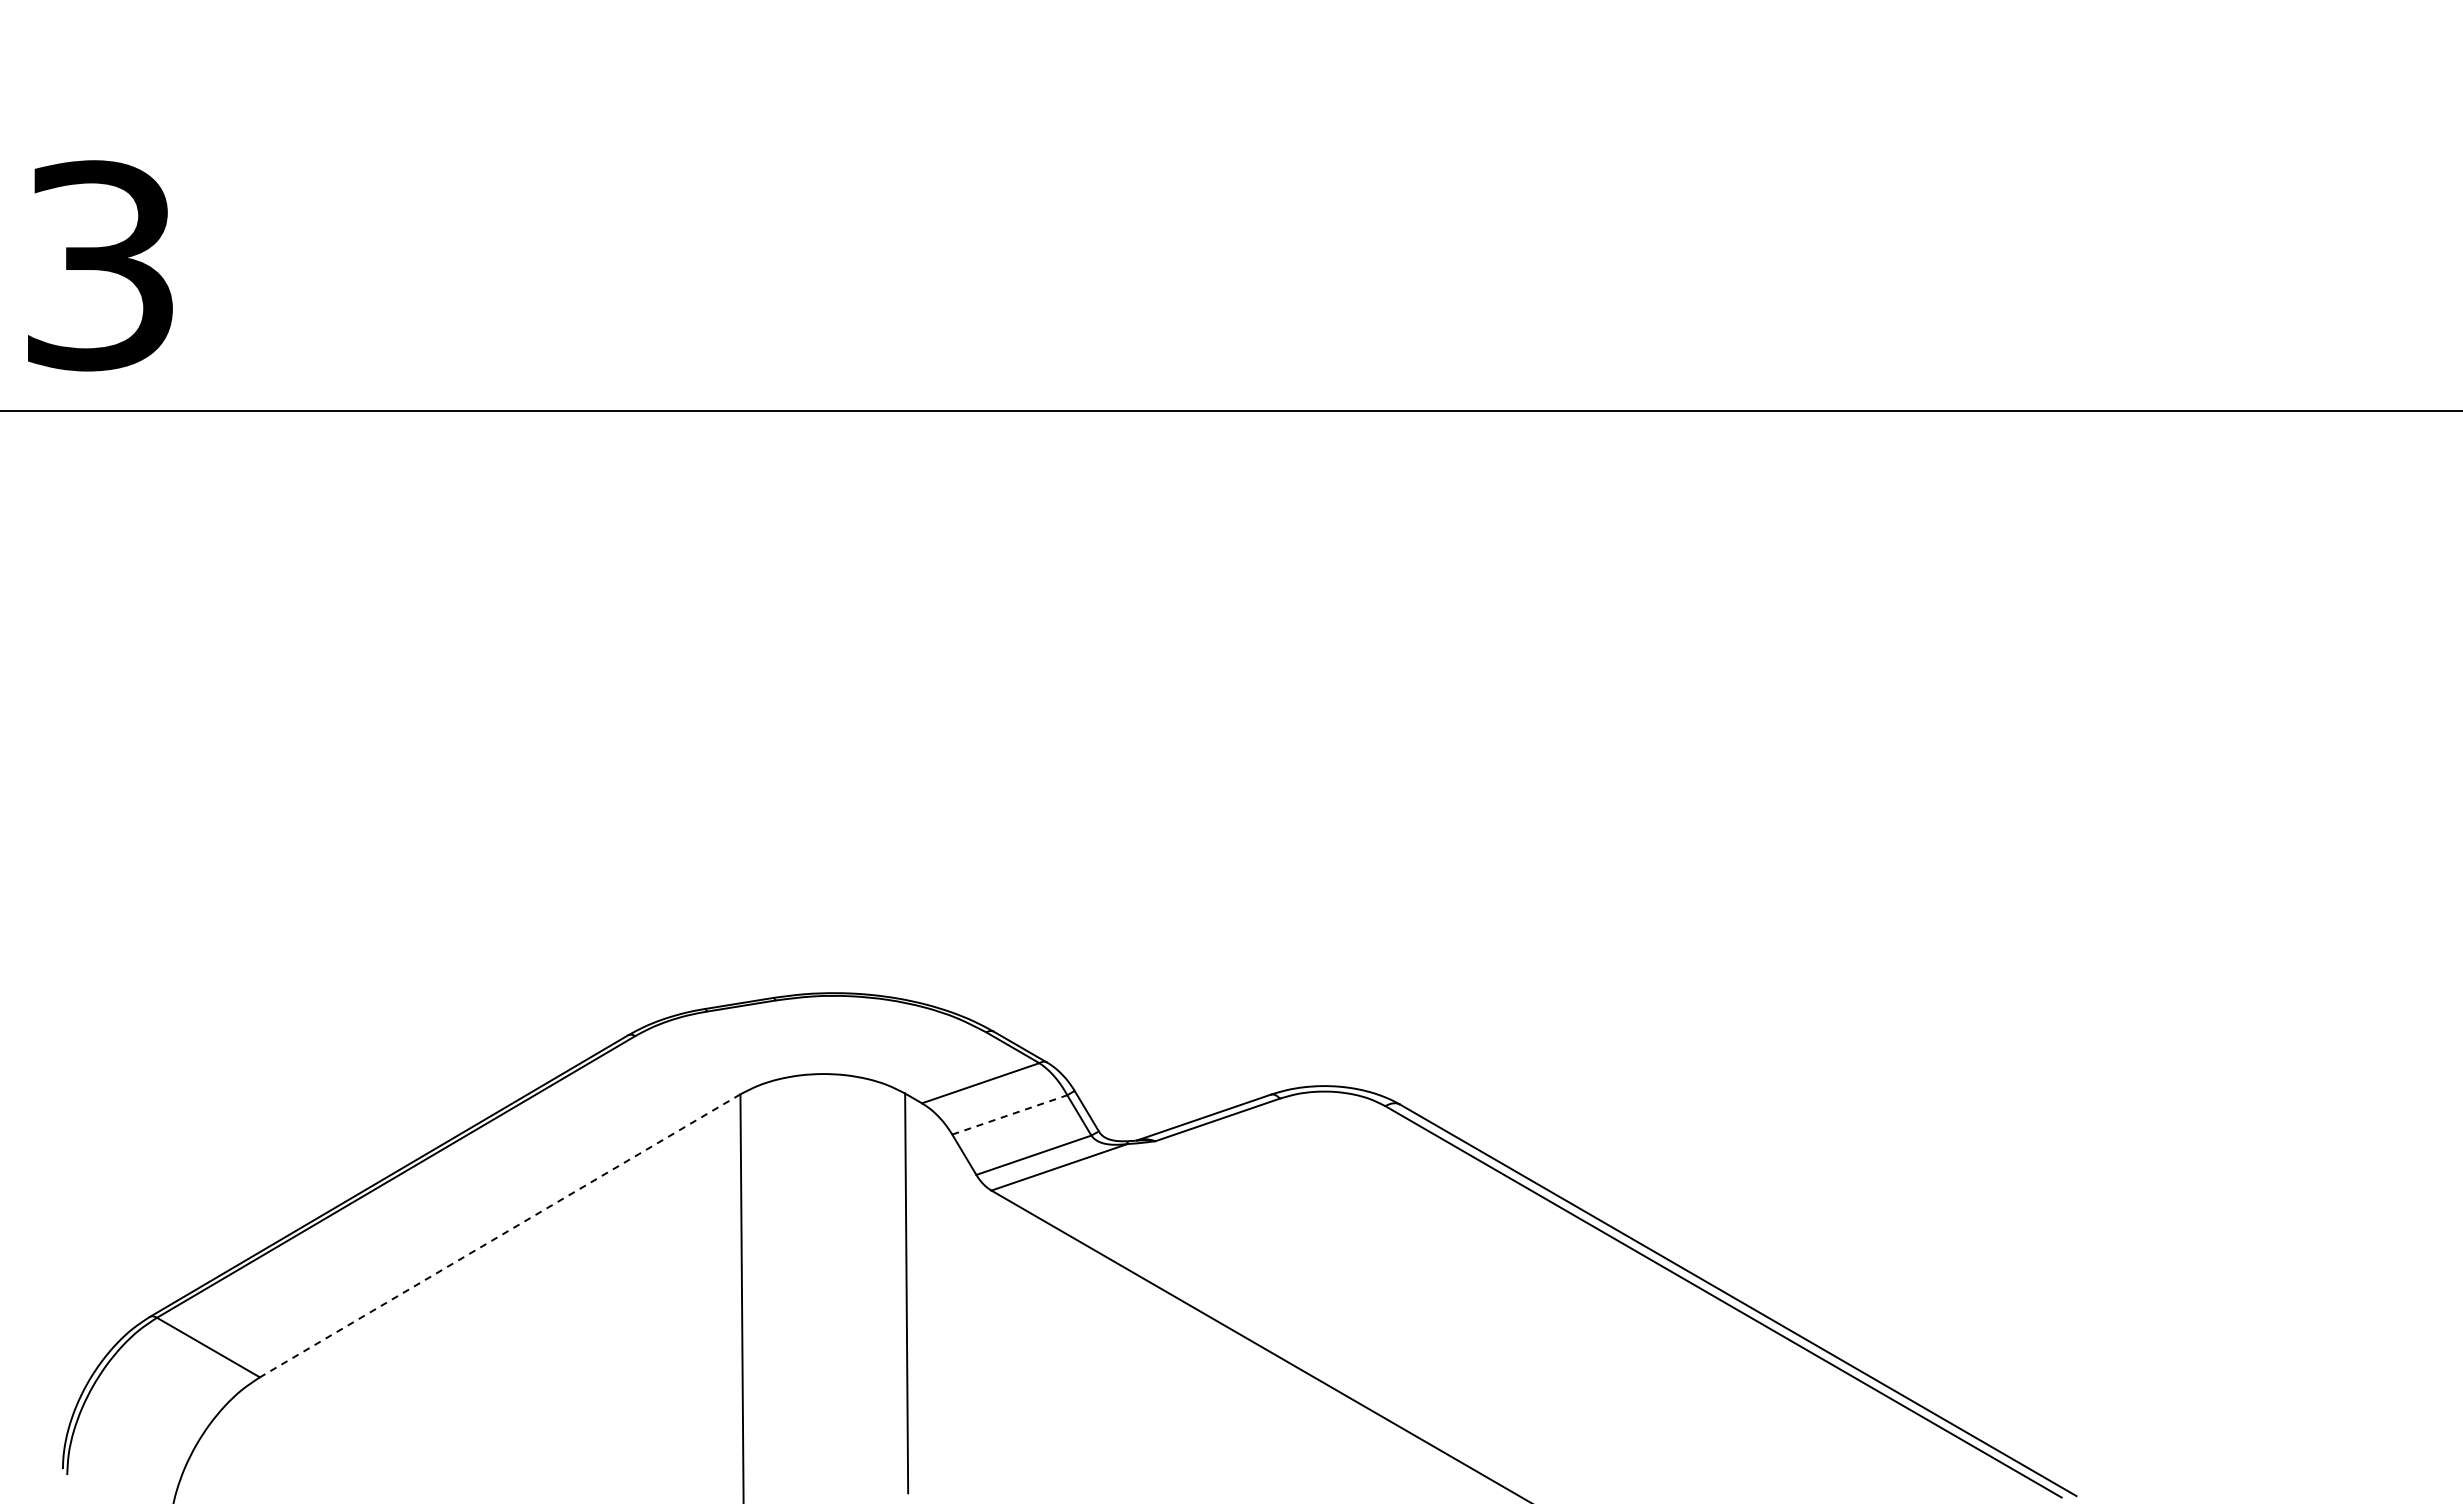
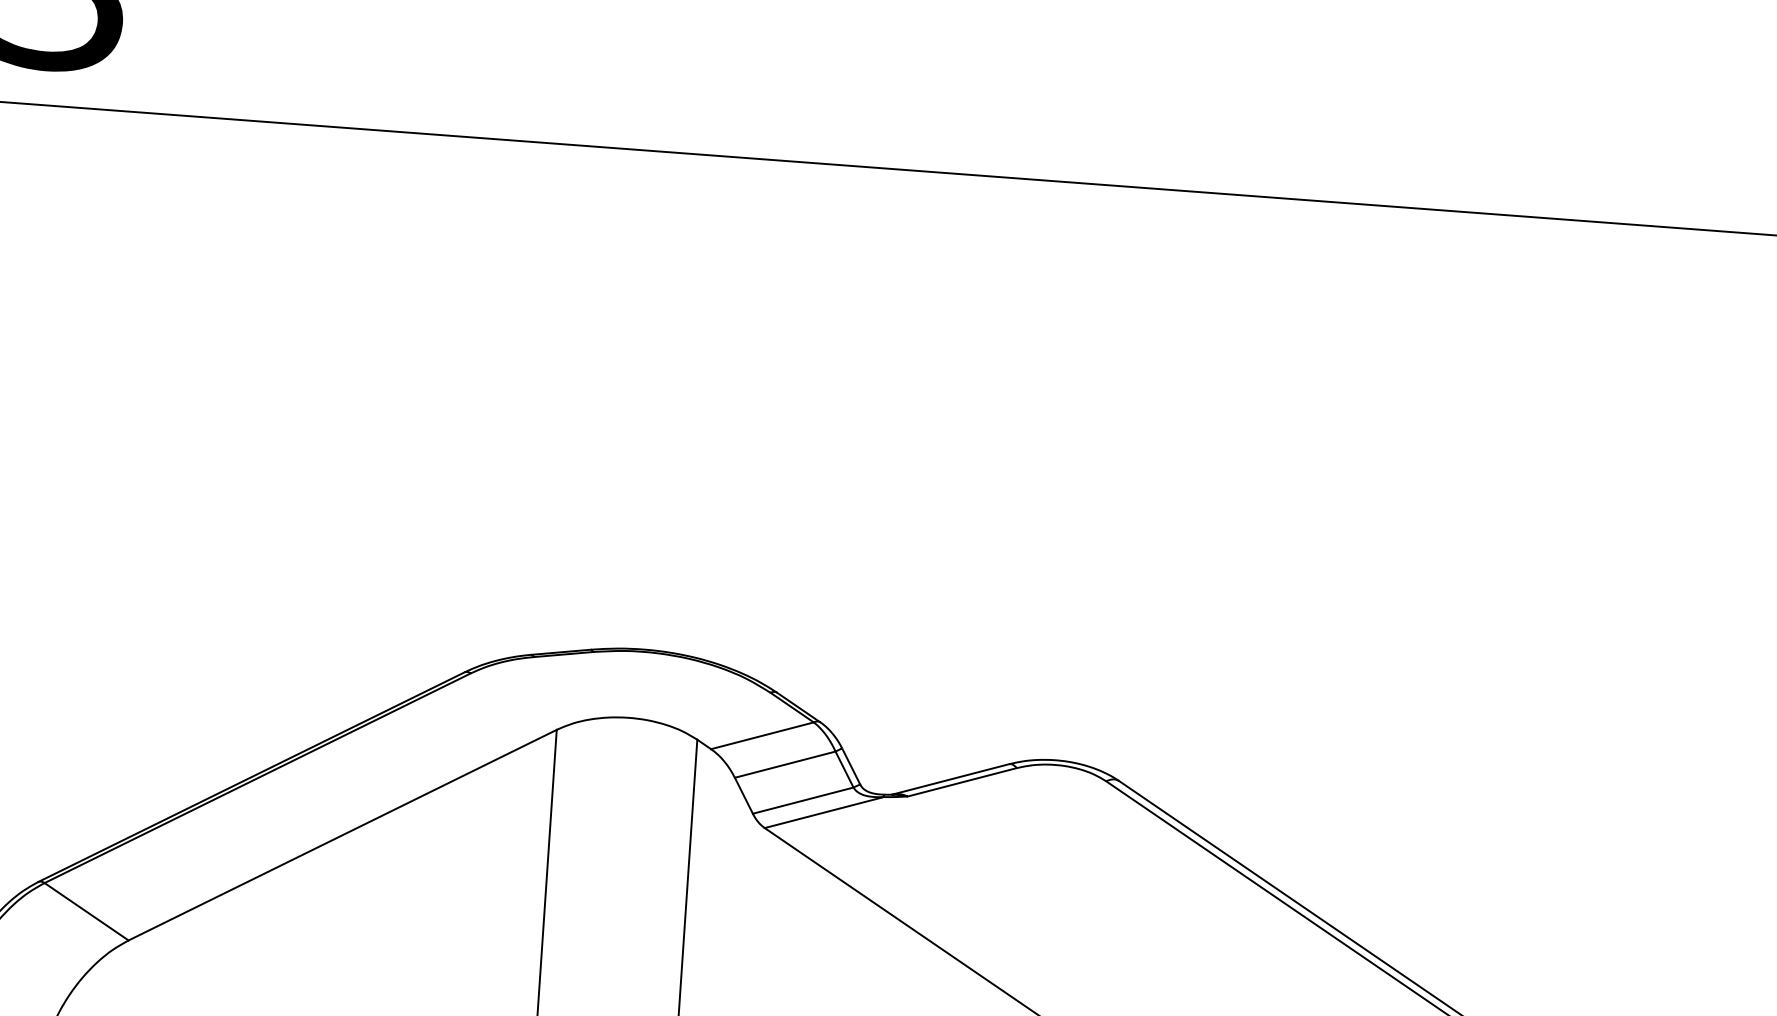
line: (1009, 1114) -> (785, 764), dashed -> solid
line: (500, 1235) -> (342, 834), dashed -> solid

